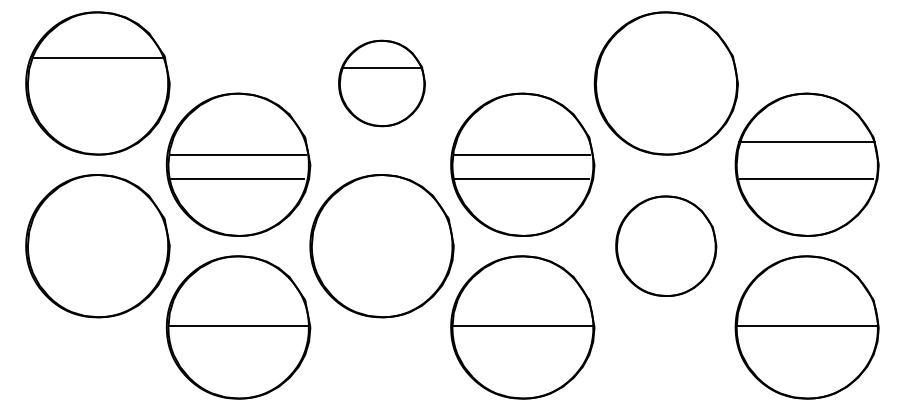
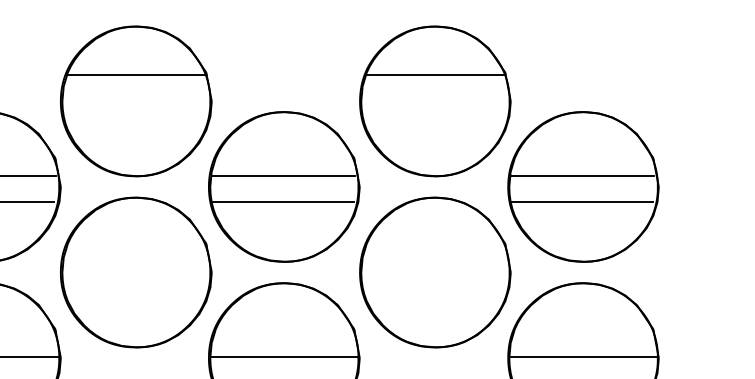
line: (666, 58) -> (435, 75), added
part: (381, 83) -> (135, 101), size x1.67
line: (806, 141) -> (582, 176), moved
part: (665, 246) -> (434, 272), size x1.43

